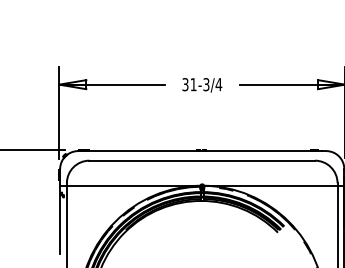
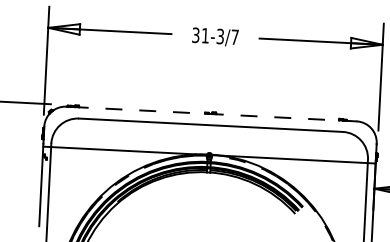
text: (218, 84) -> (234, 37), 31-3/4 -> 31-3/7
line: (202, 151) -> (211, 114), solid -> dashed

